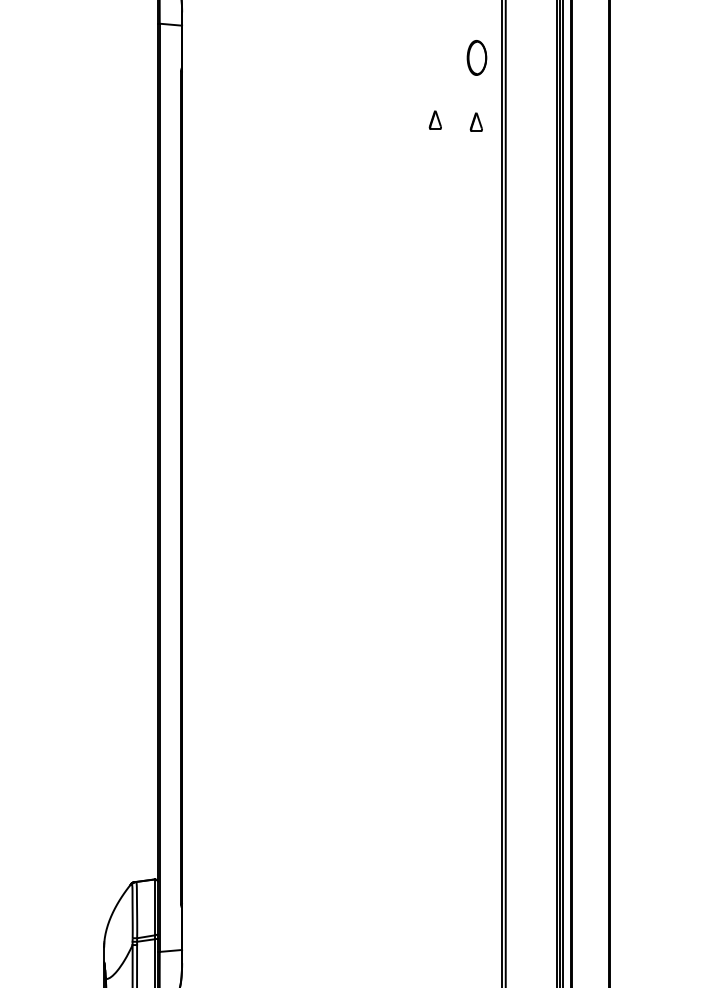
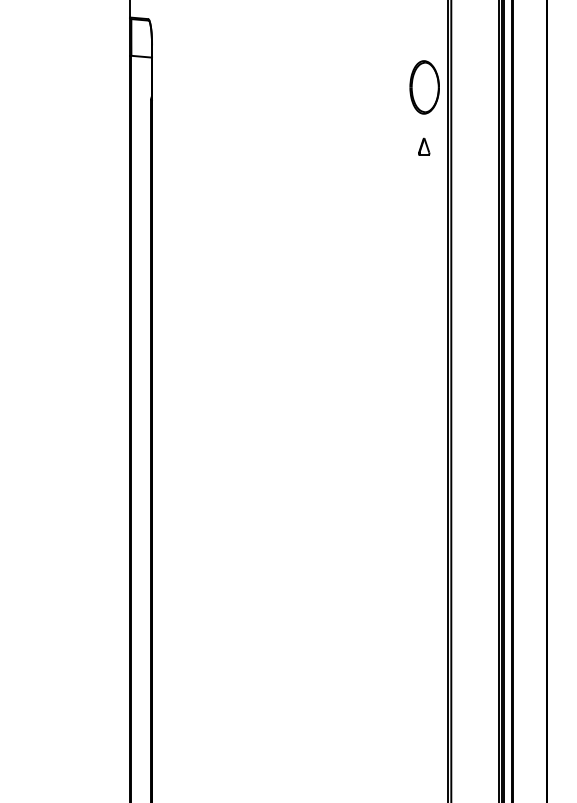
part: (476, 57) -> (424, 87), size x1.67
part: (434, 119) -> (385, 144), removed

